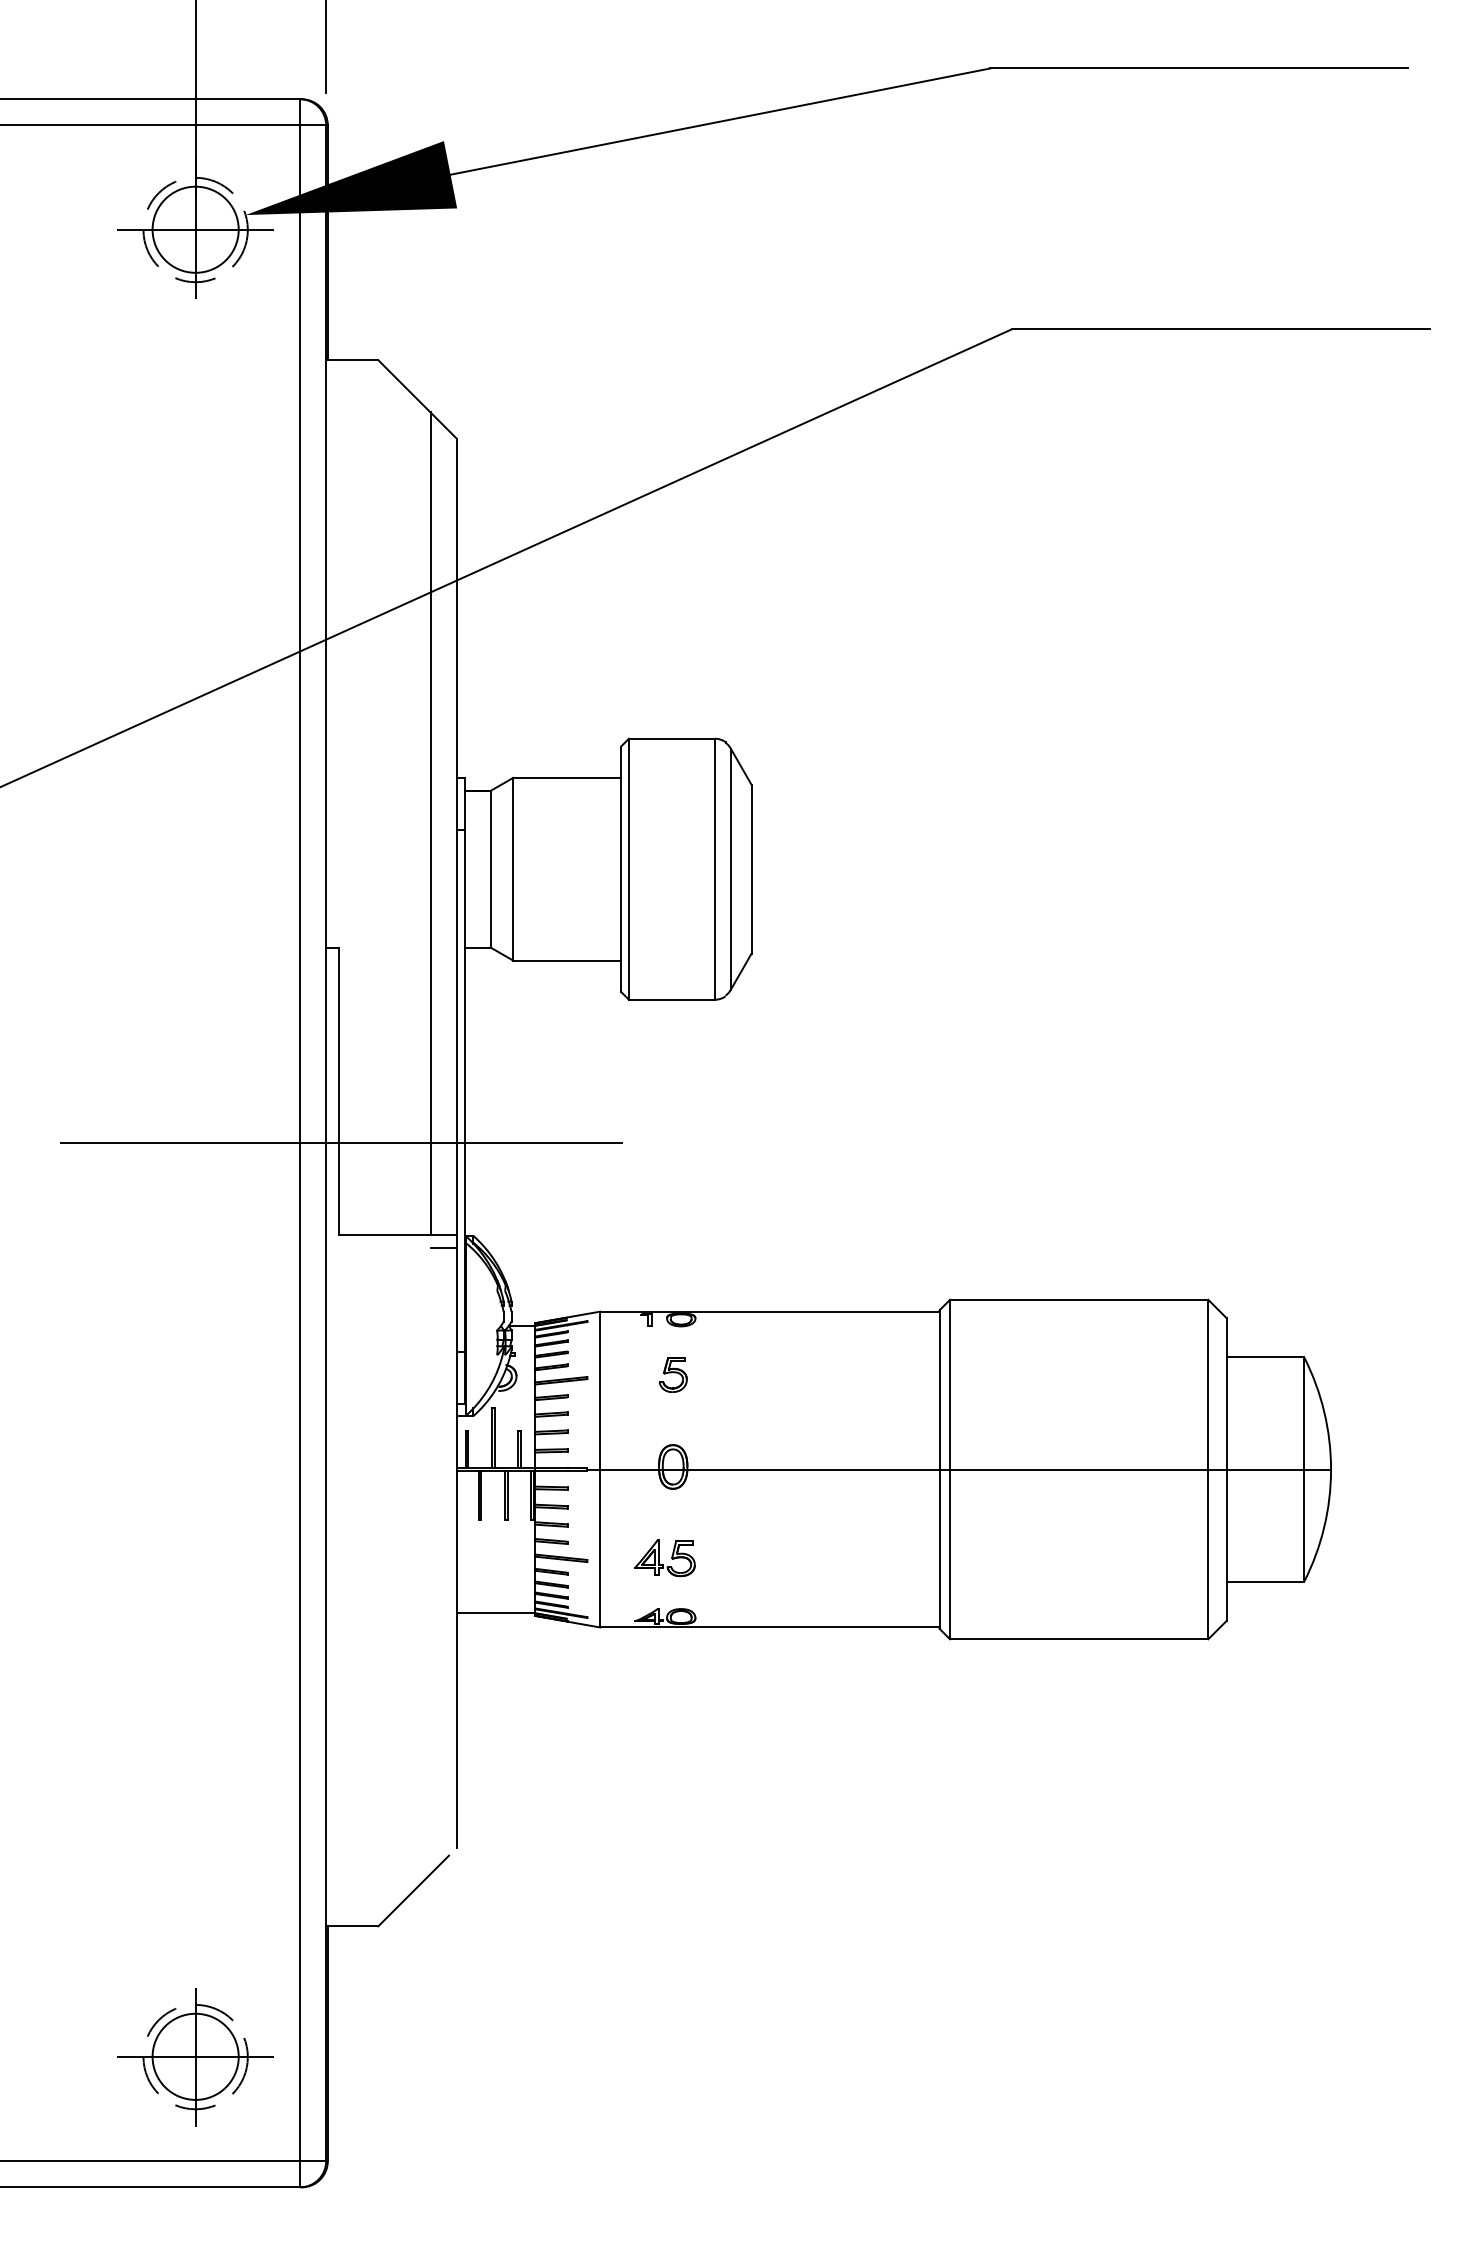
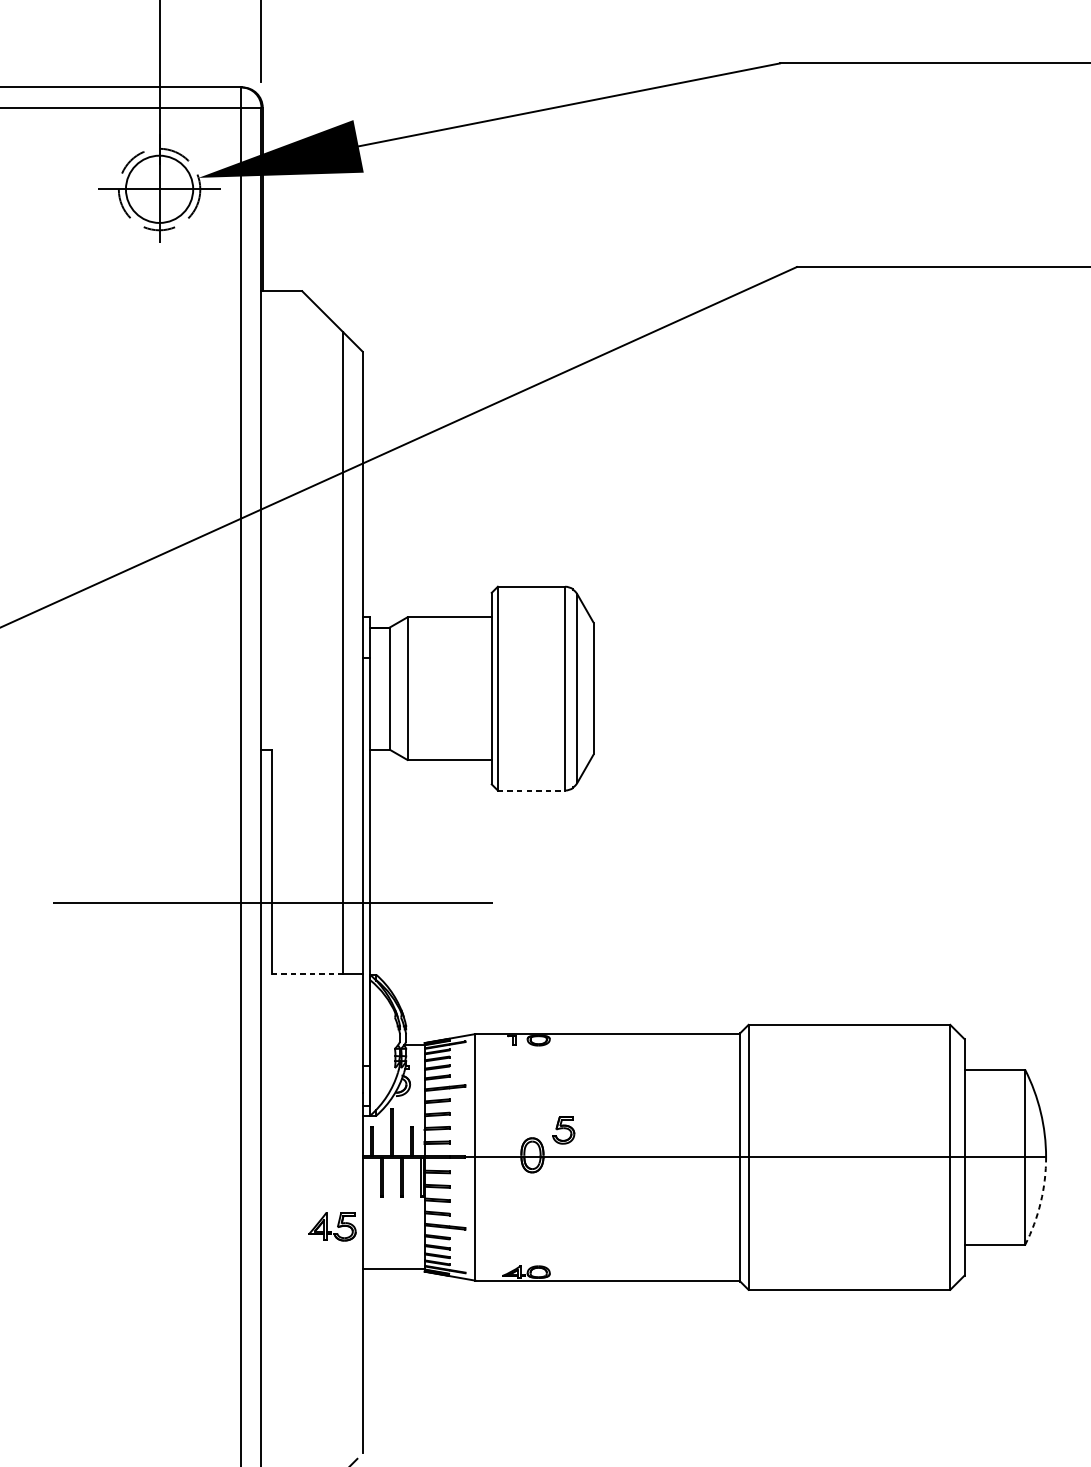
line: (672, 999) -> (531, 790), solid -> dashed
line: (384, 1234) -> (307, 973), solid -> dashed
line: (443, 1247) -> (353, 983), removed
part: (672, 1374) -> (563, 1129), moved
arc: (1324, 1527) -> (1040, 1202), solid -> dashed
part: (664, 1558) -> (332, 1226), moved

